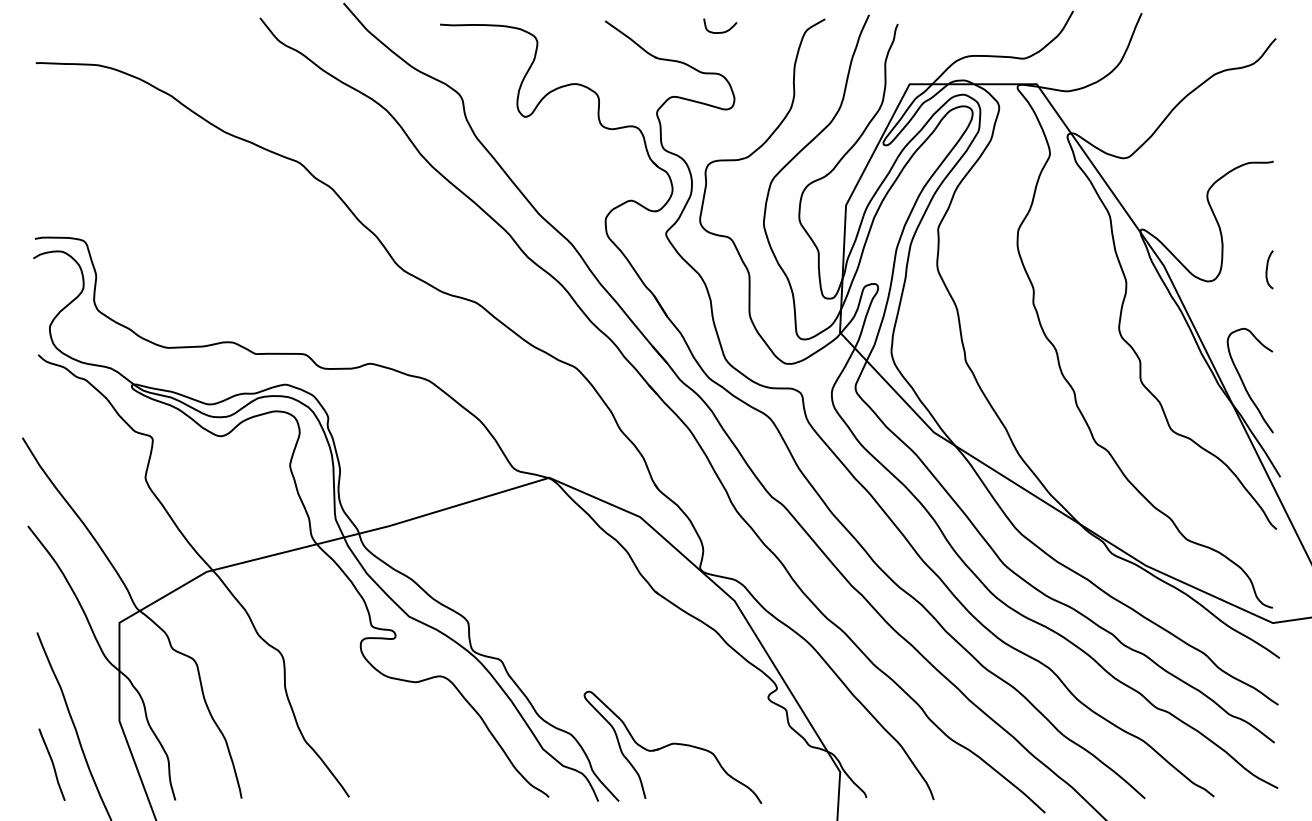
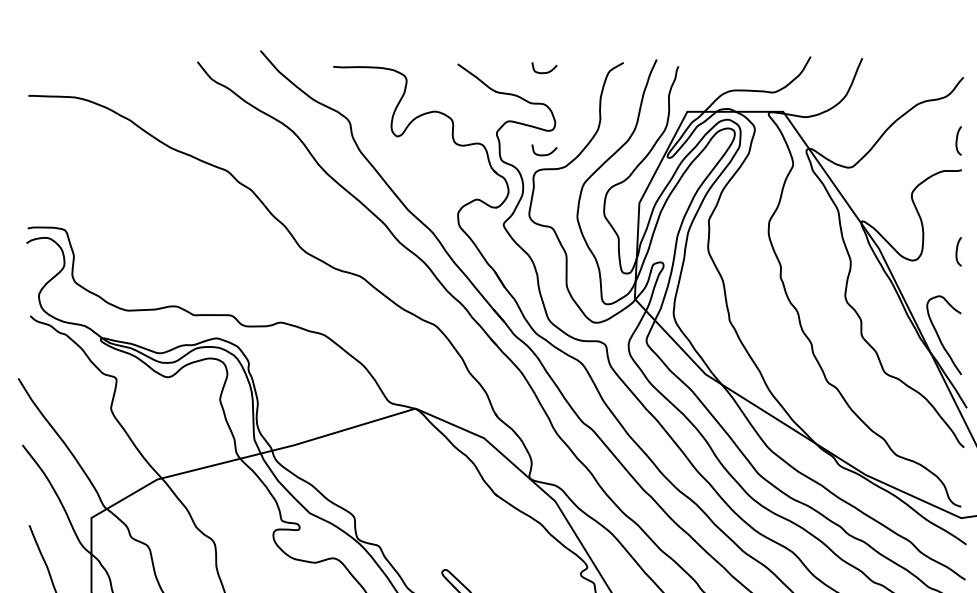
curve: (1267, 122) -> (957, 140), added
curve: (721, 140) -> (545, 154), added

